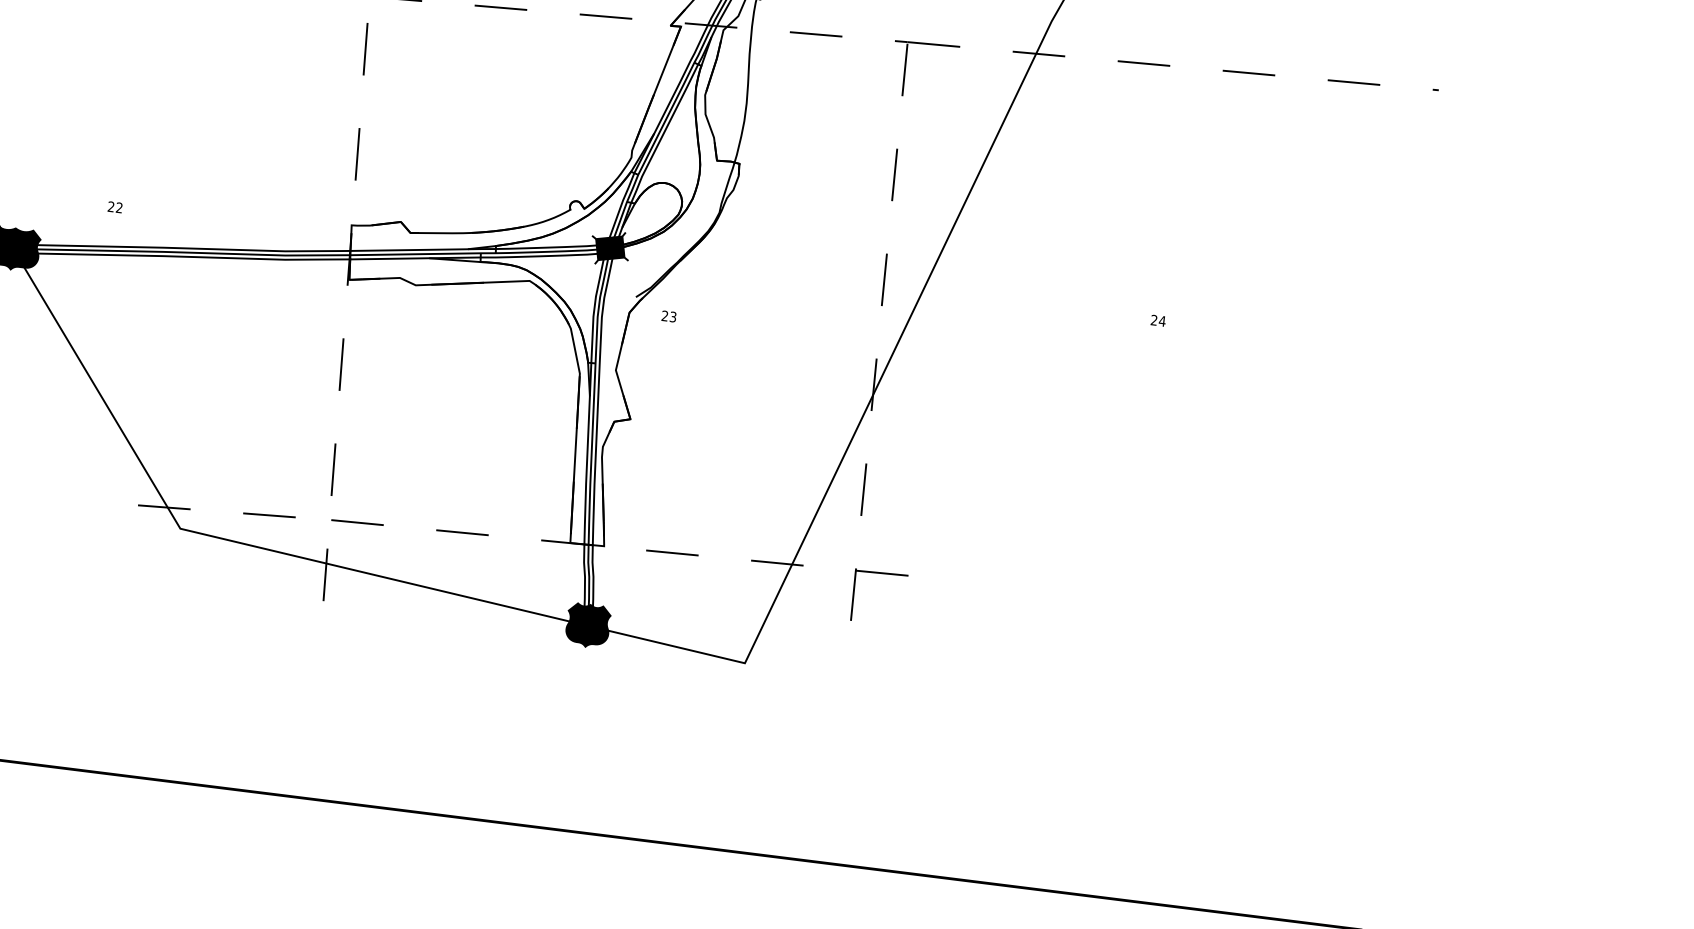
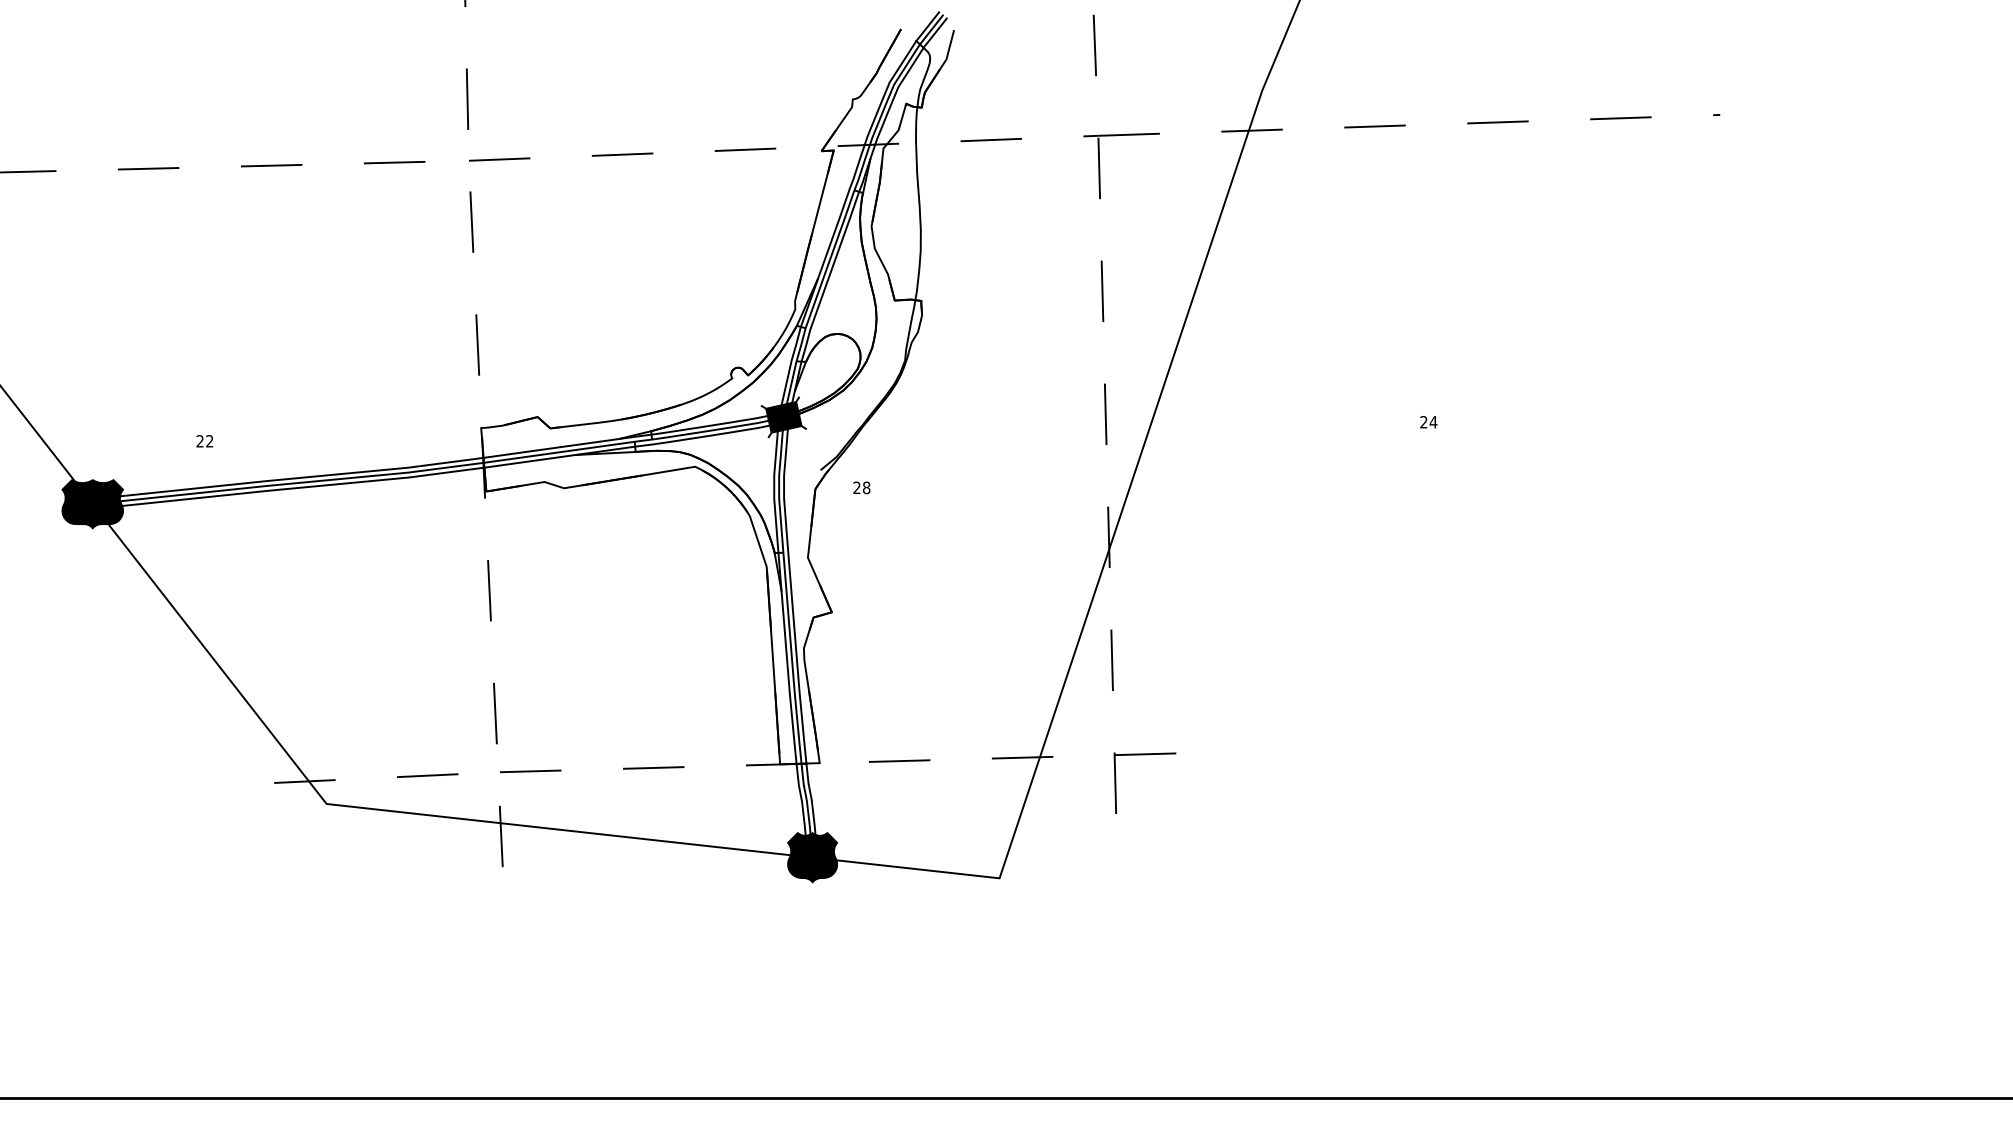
text: (673, 316) -> (866, 487), 23 -> 28

